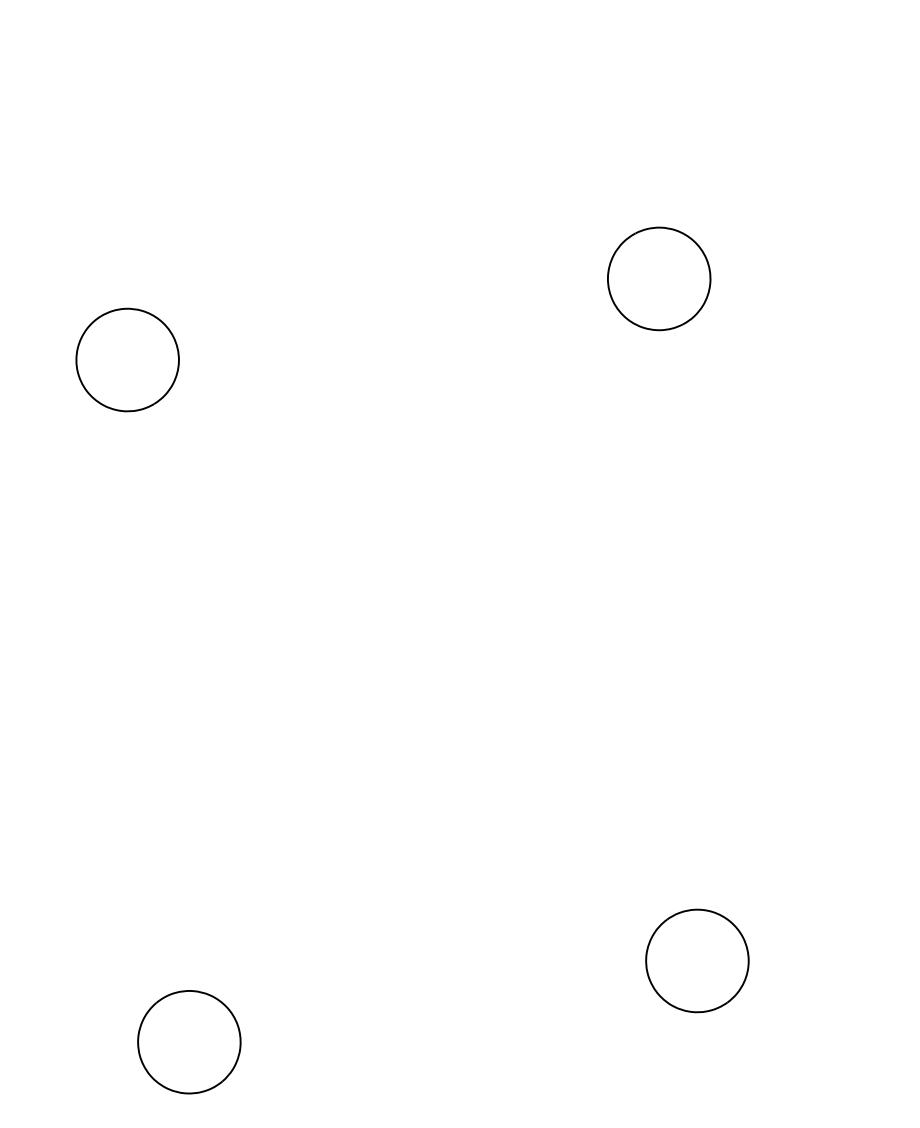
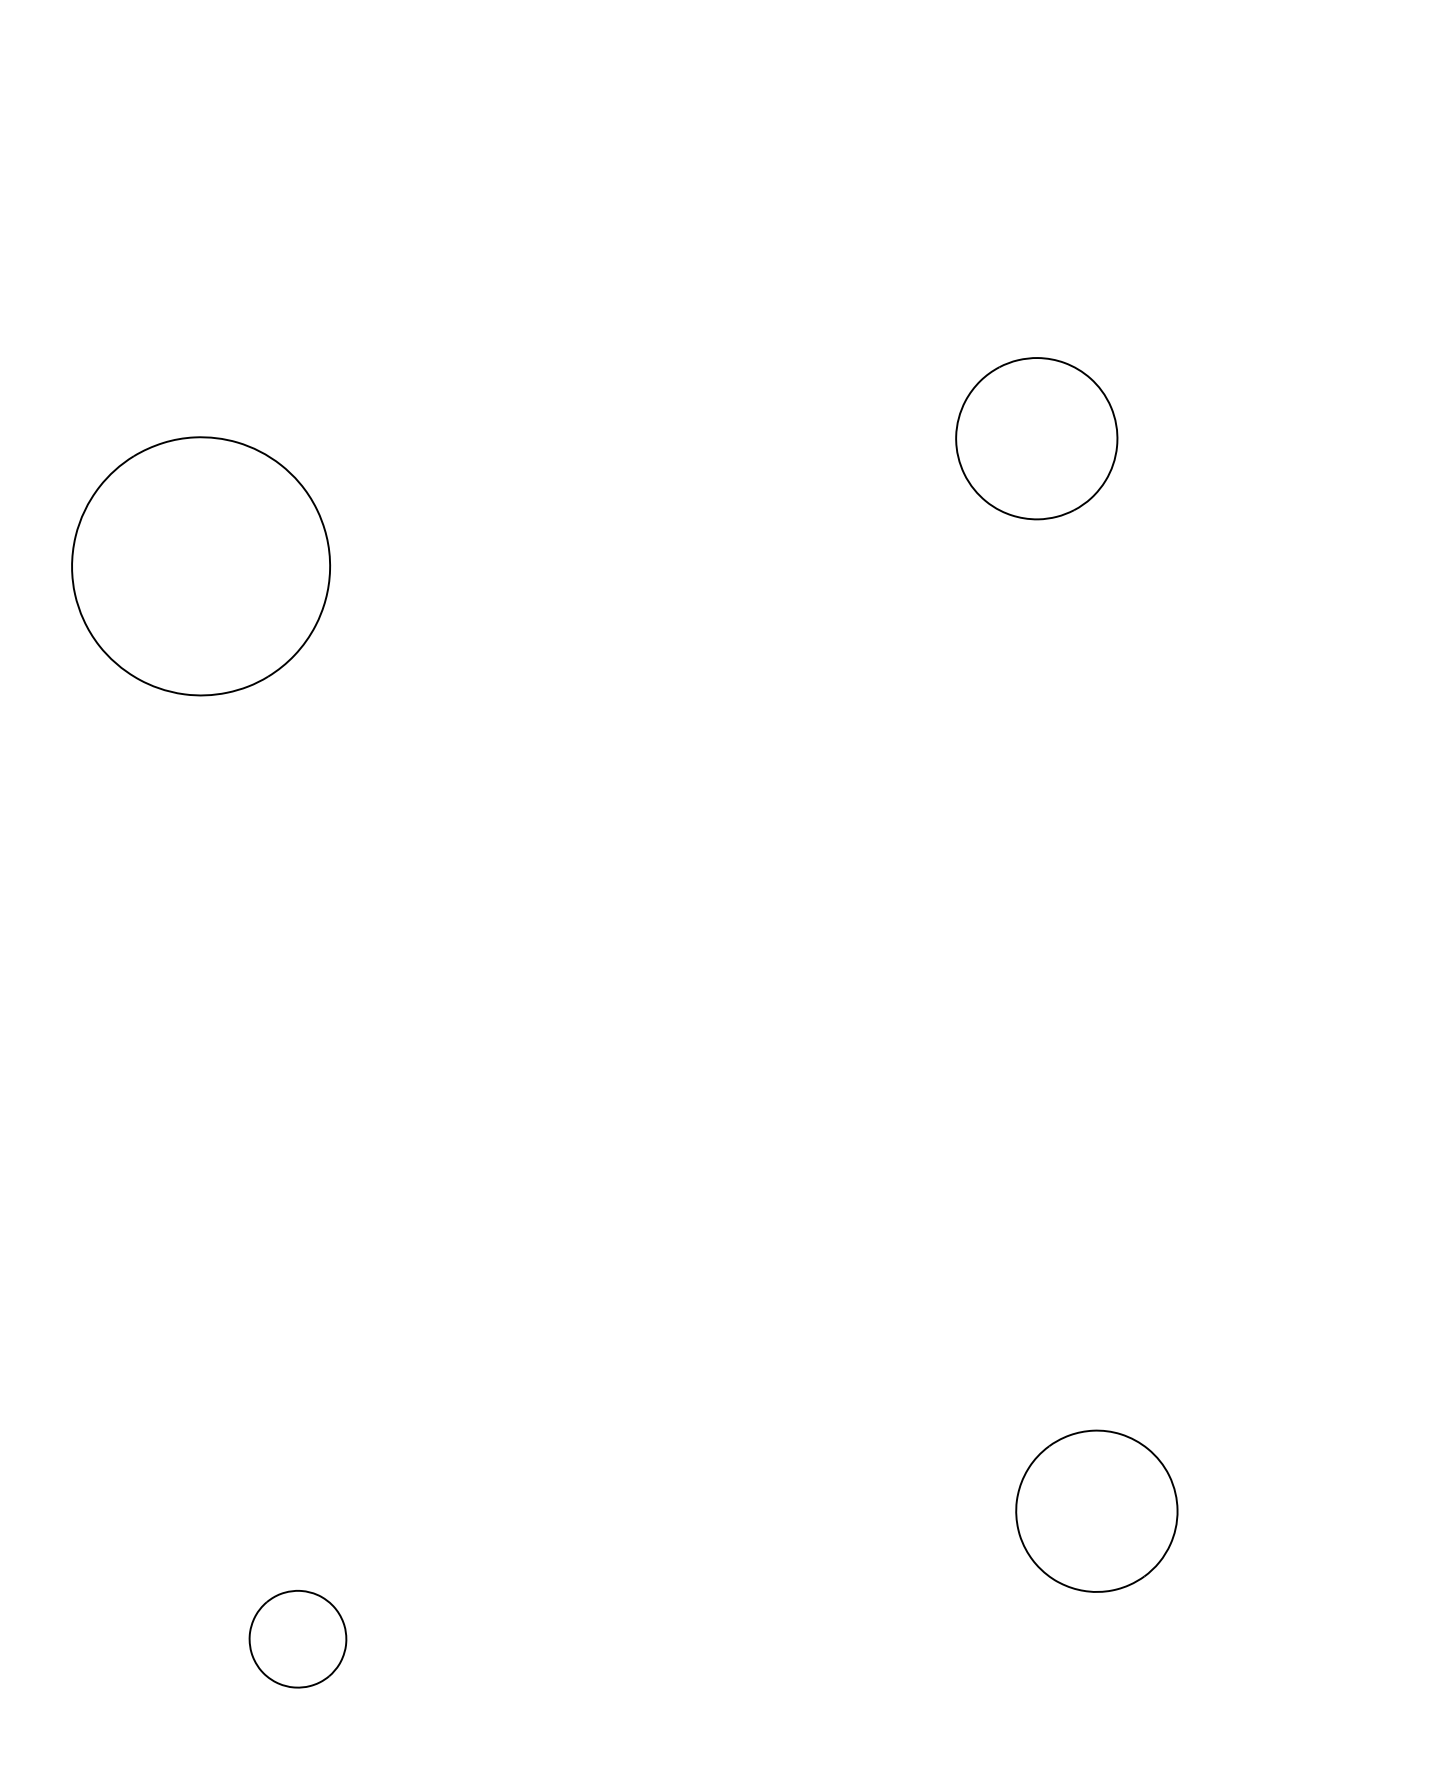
part: (127, 359) -> (200, 565), size x1.6
part: (189, 1042) -> (298, 1639), size x0.6

